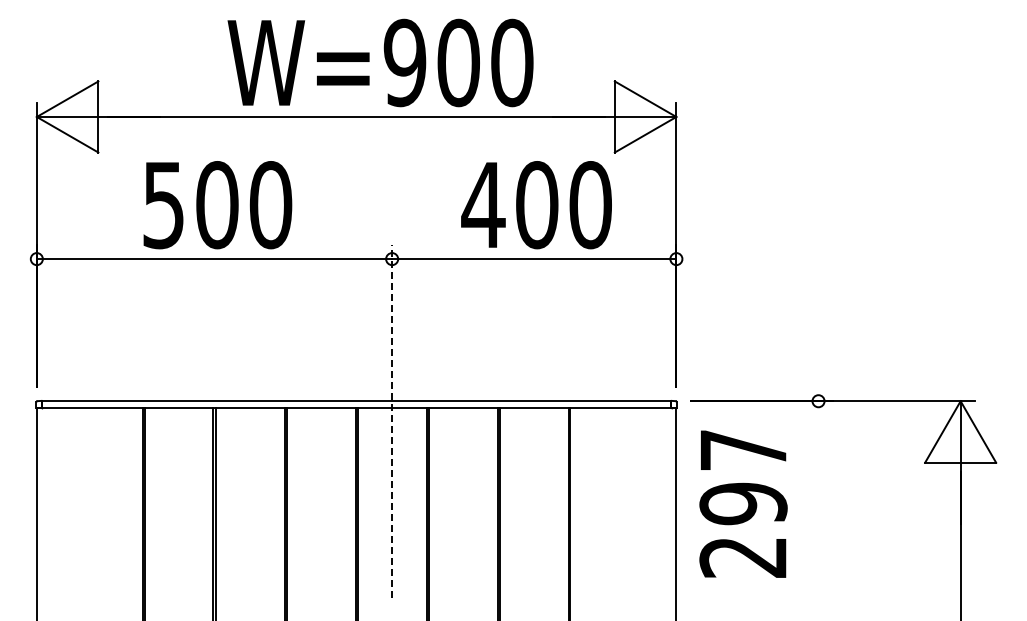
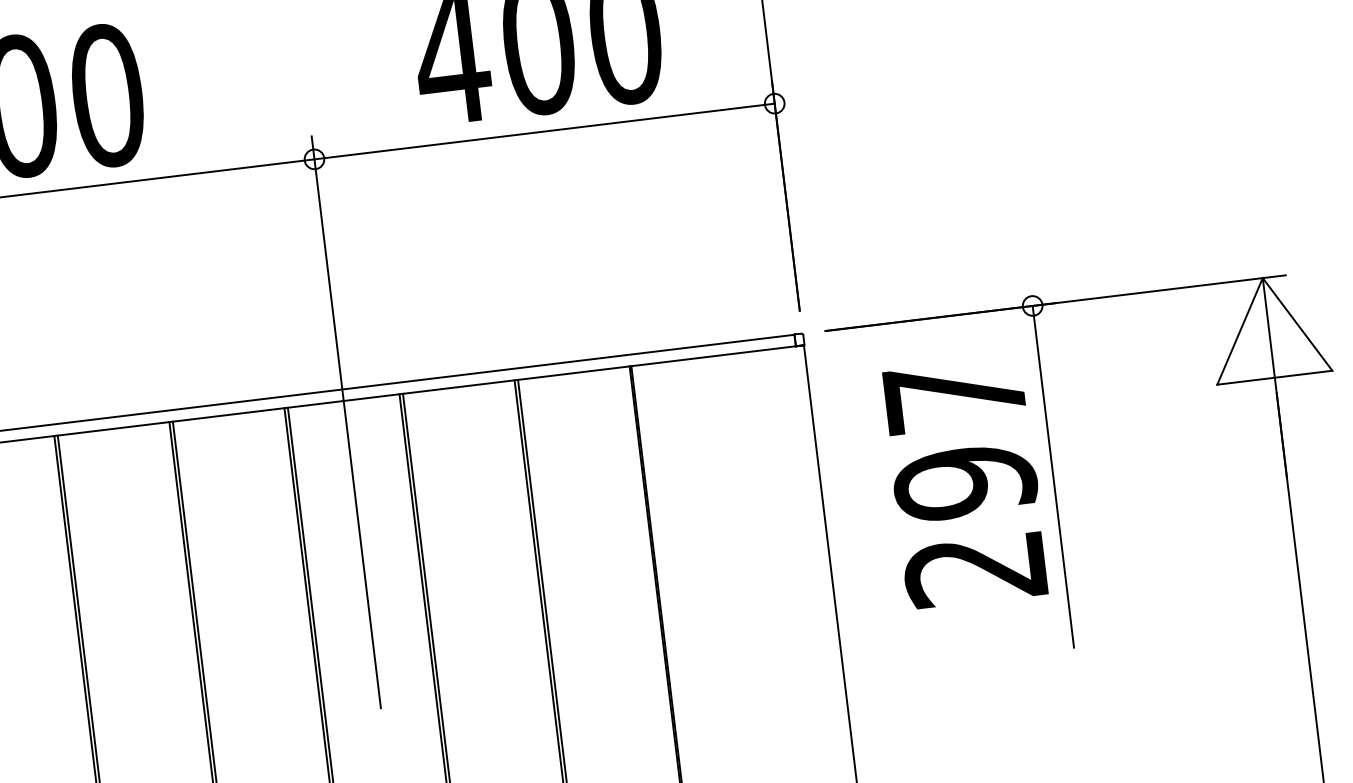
line: (392, 421) -> (346, 422), dashed -> solid
text: (743, 503) -> (965, 482), moved
line: (818, 506) -> (1053, 476), added

